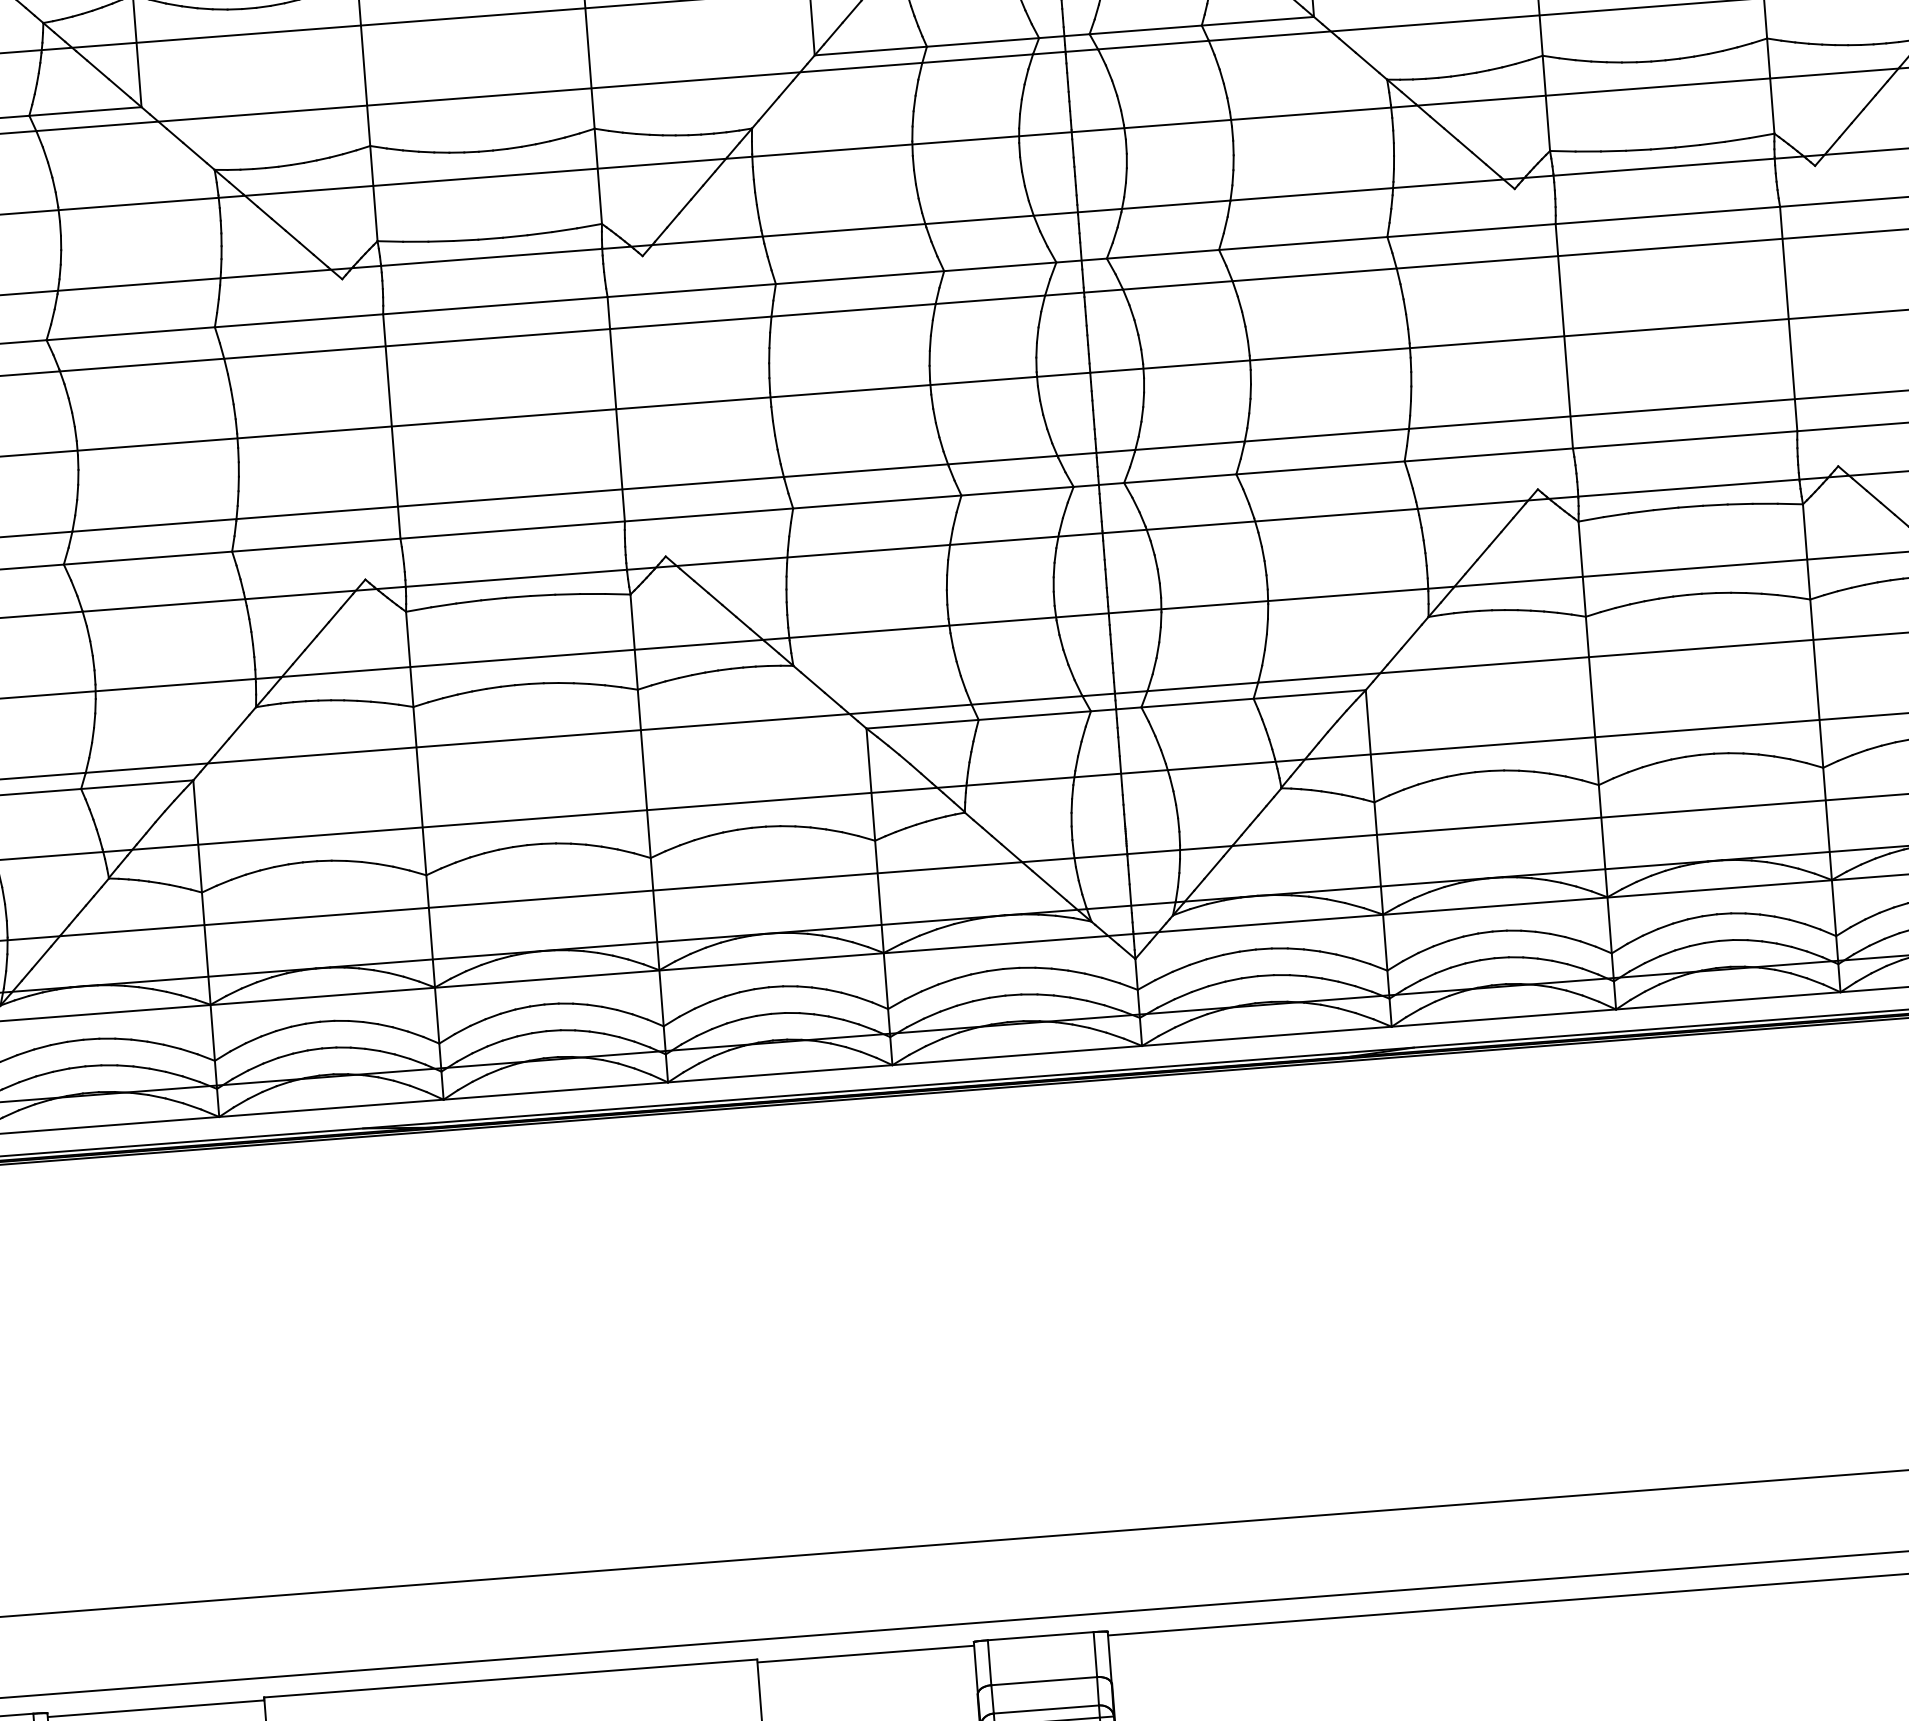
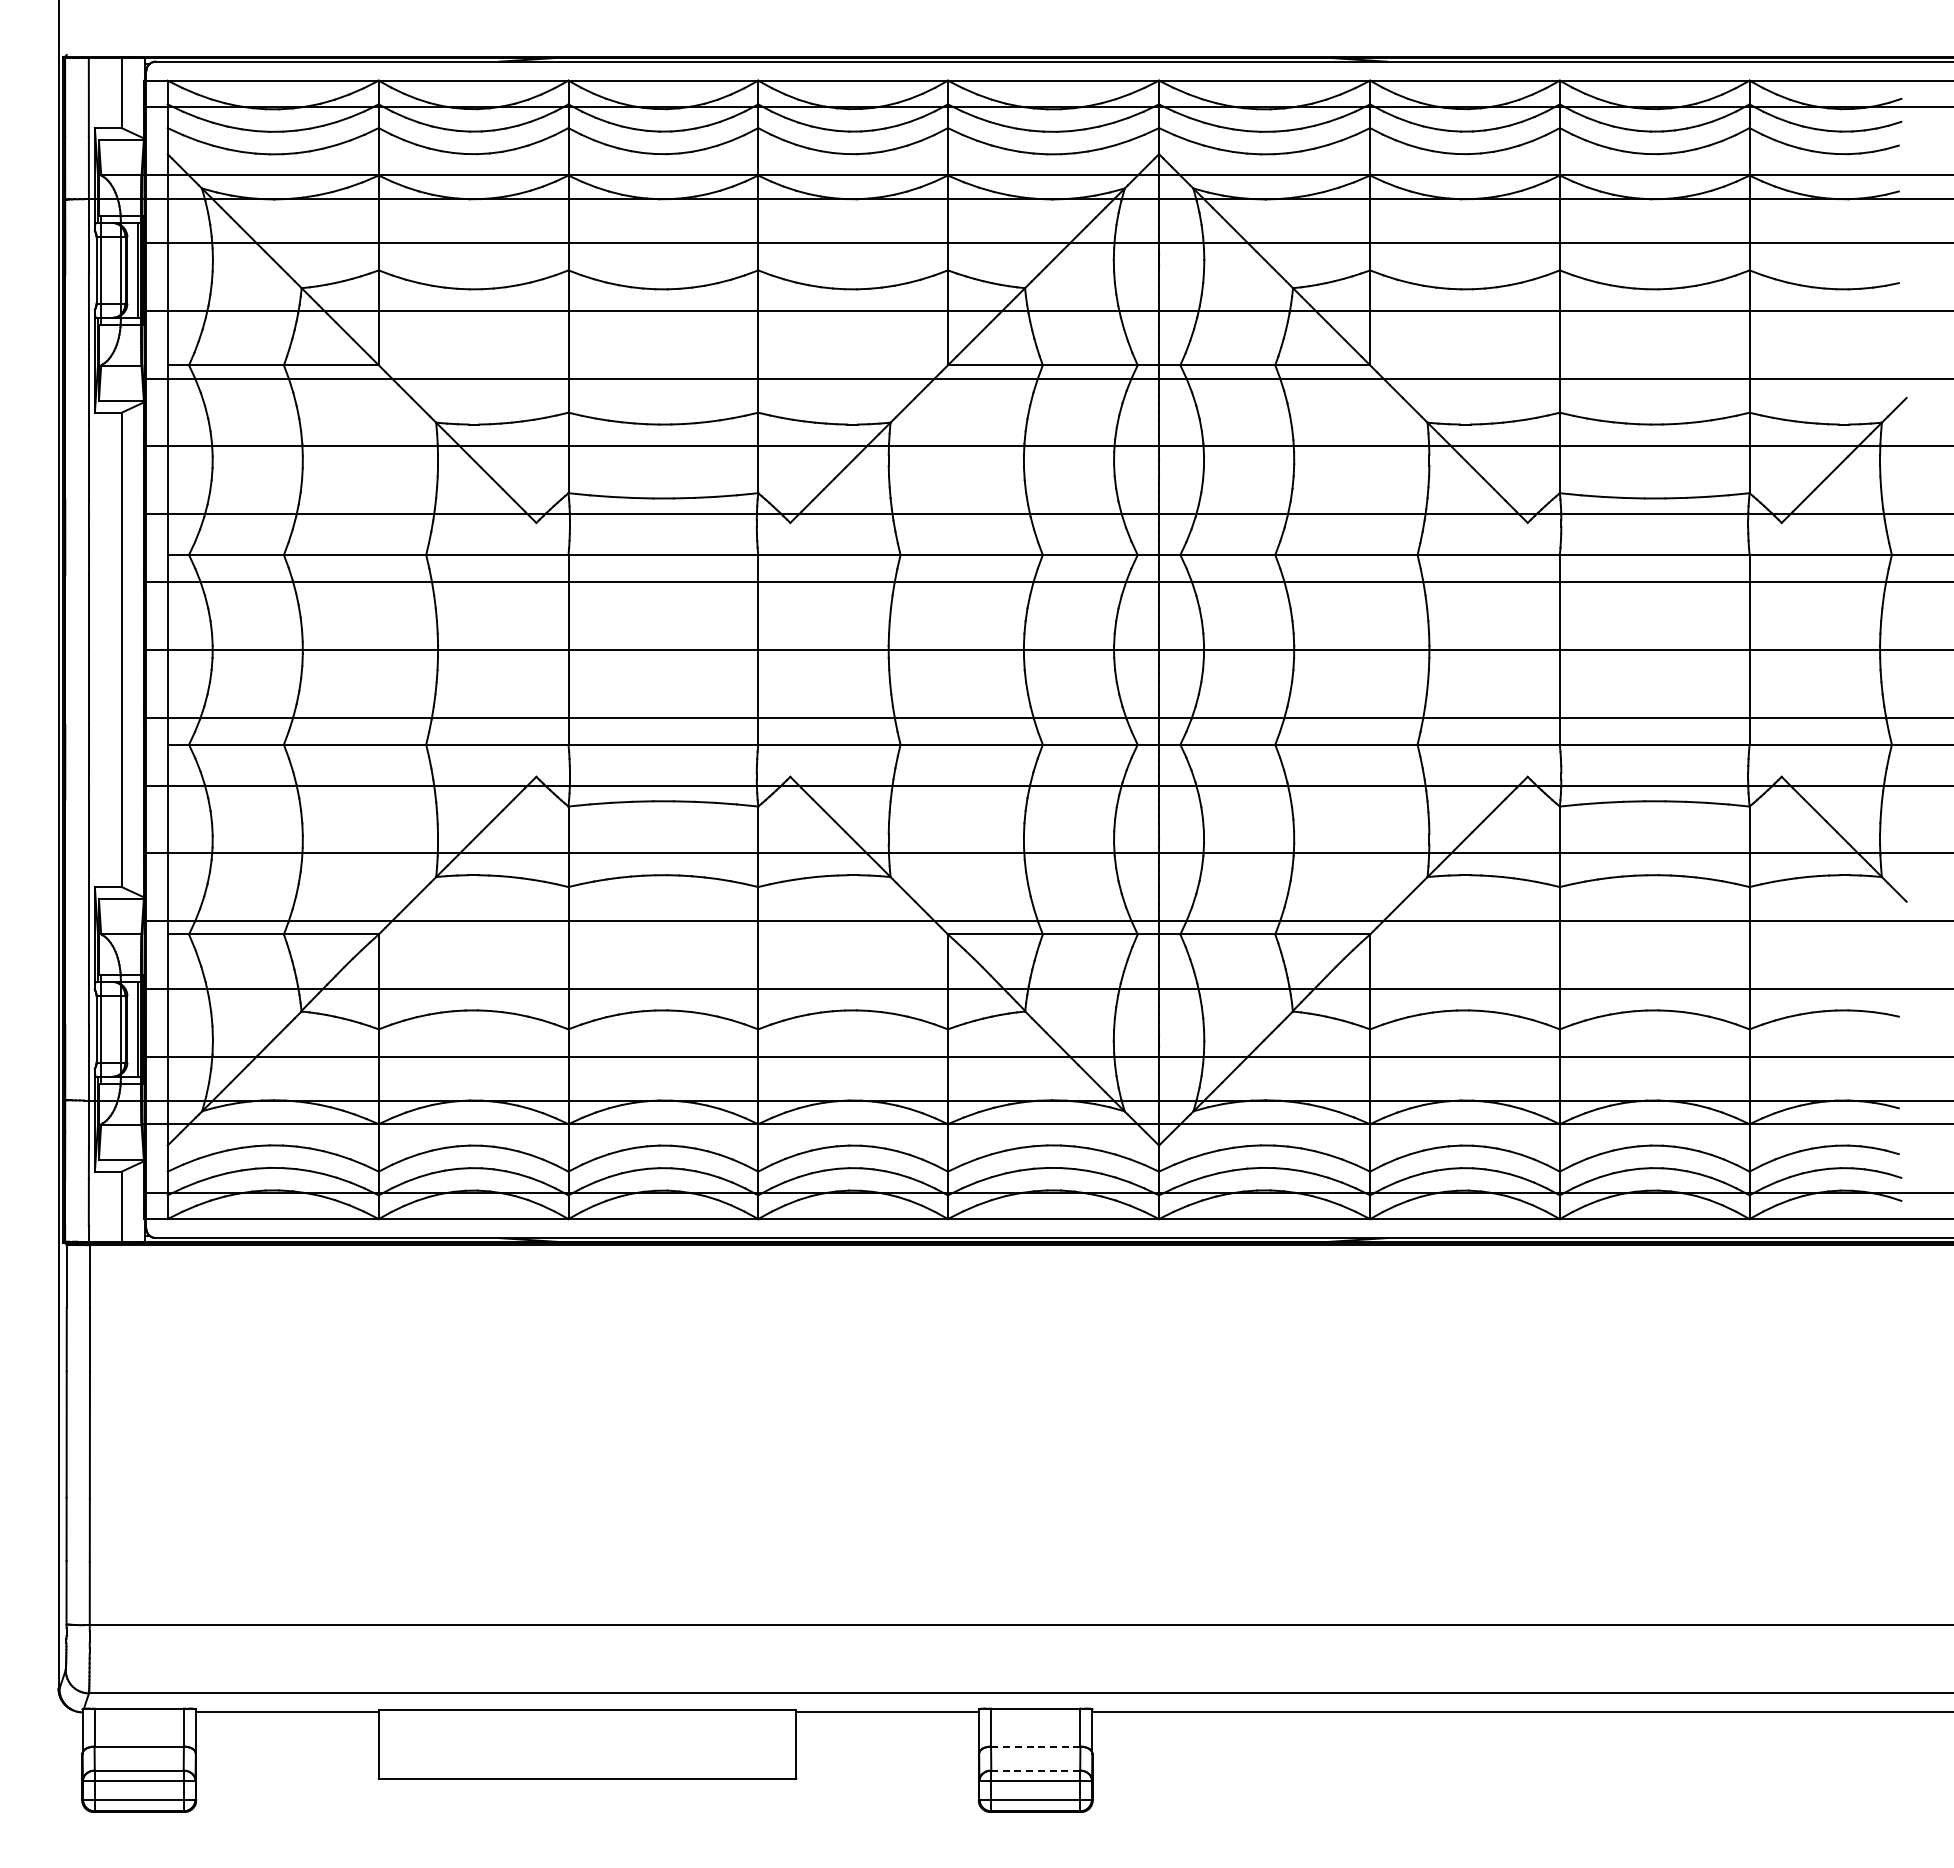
line: (1043, 1680) -> (1035, 1746), solid -> dashed
line: (1046, 1709) -> (1035, 1770), solid -> dashed

